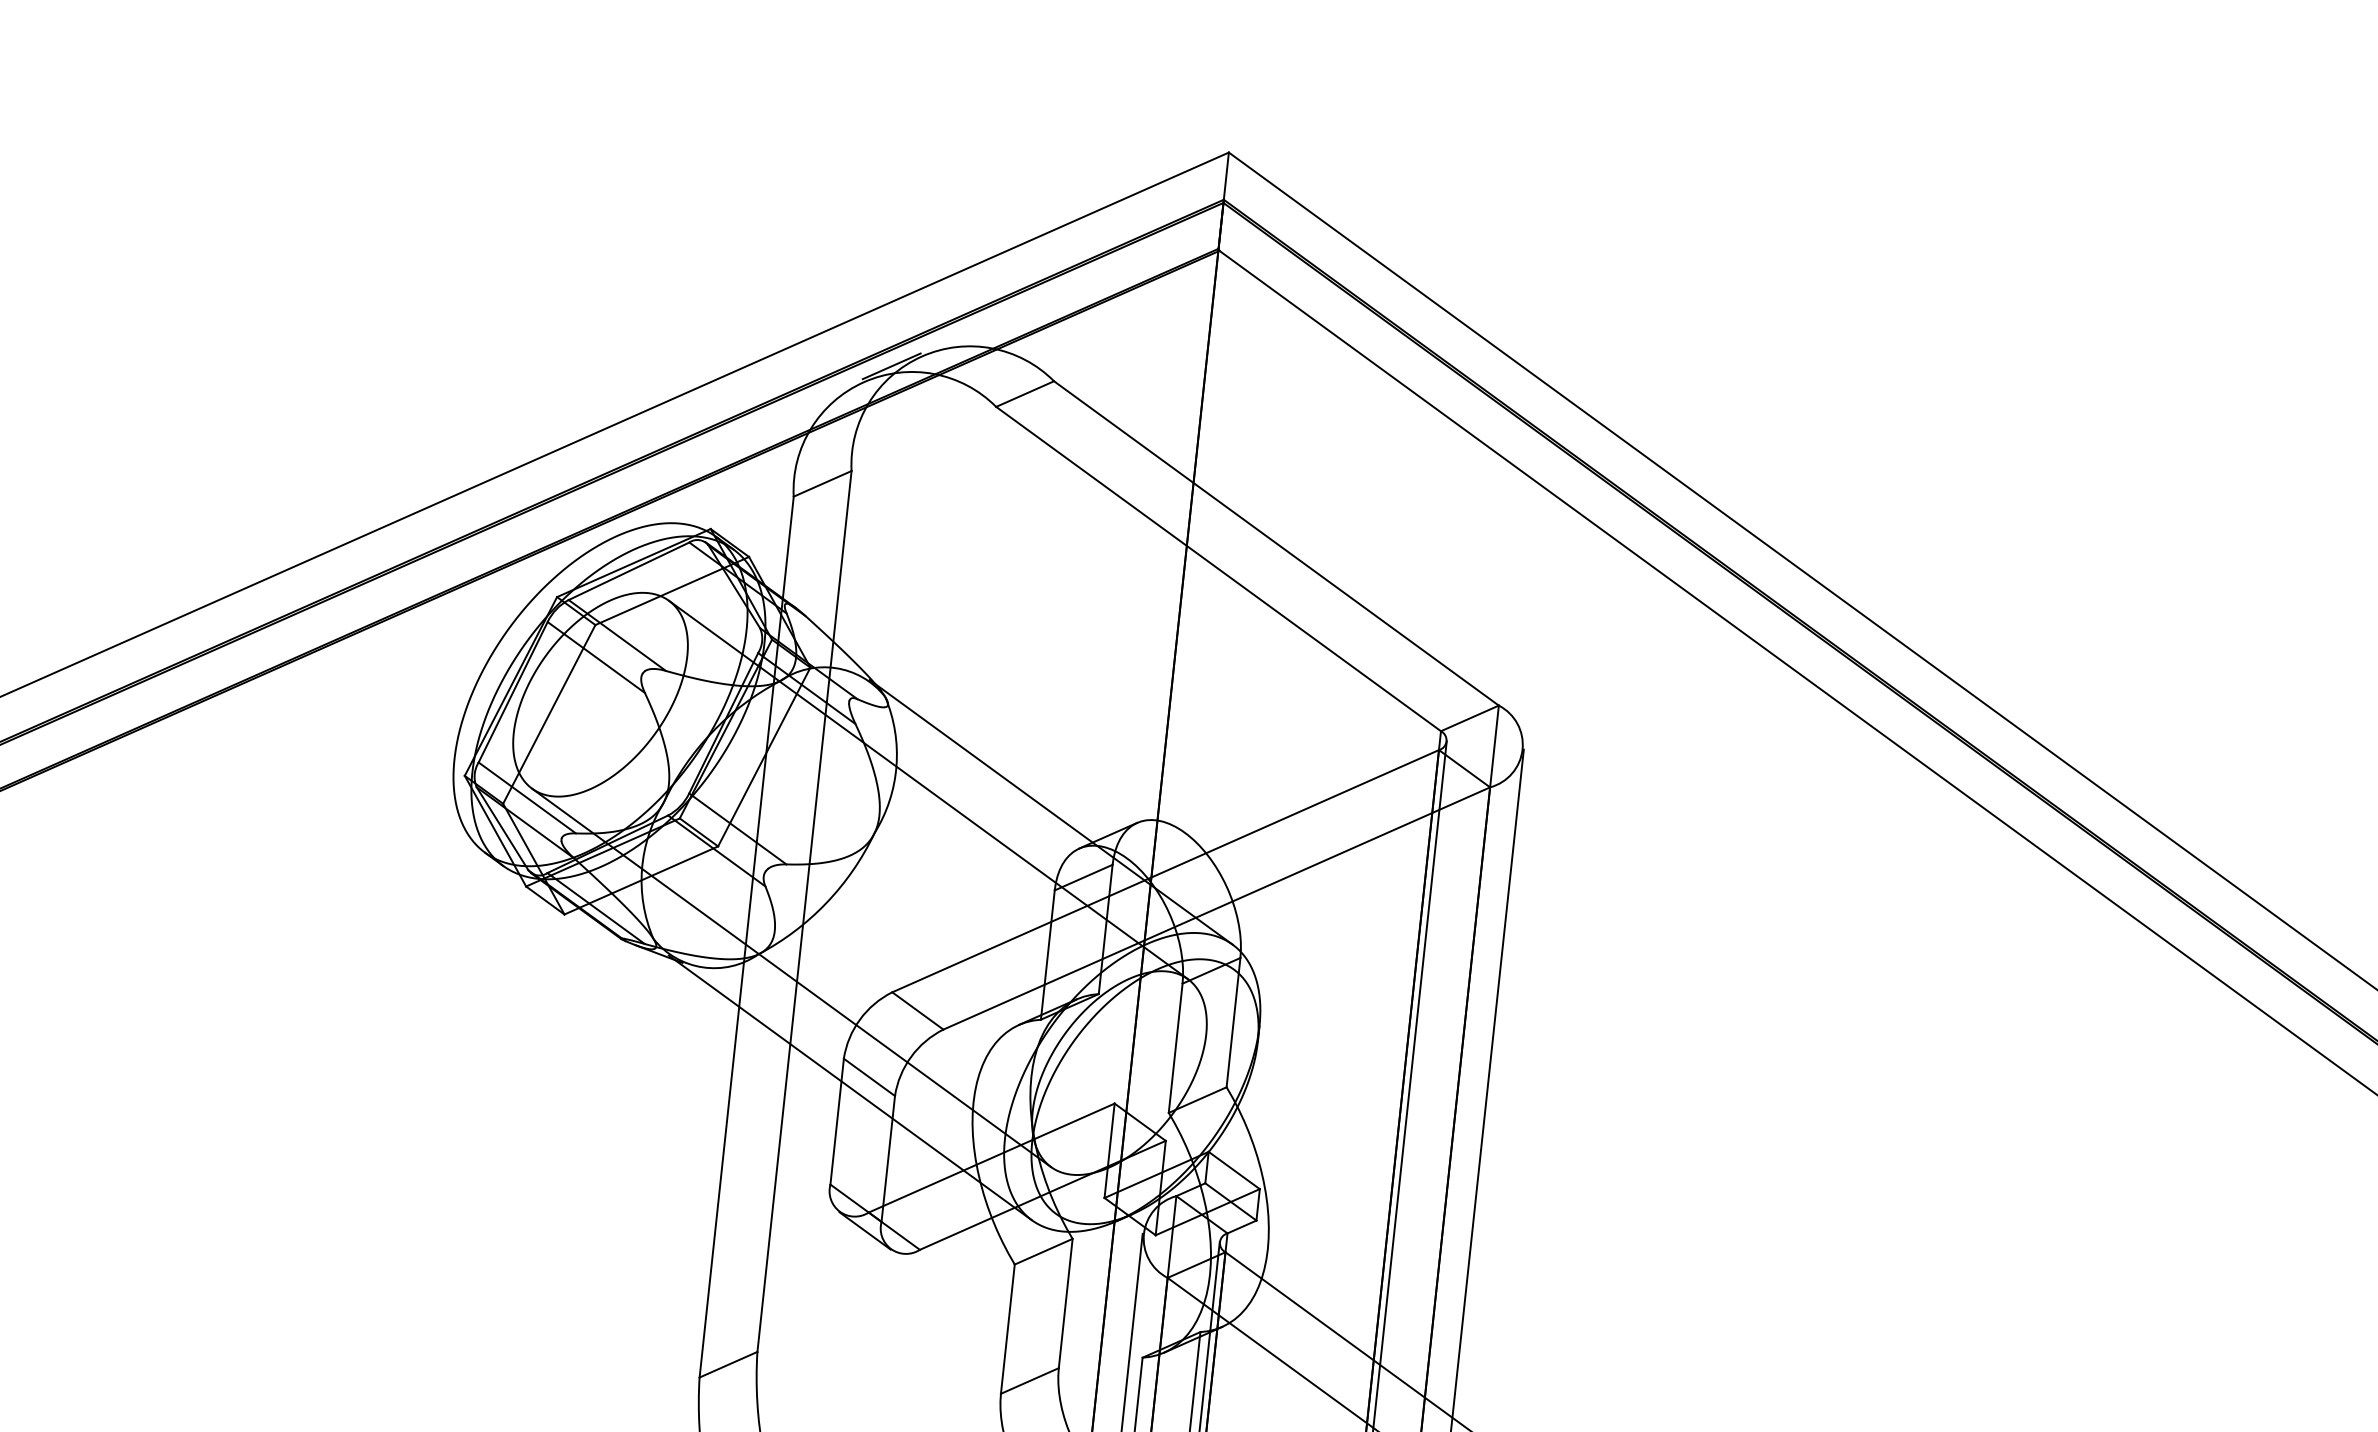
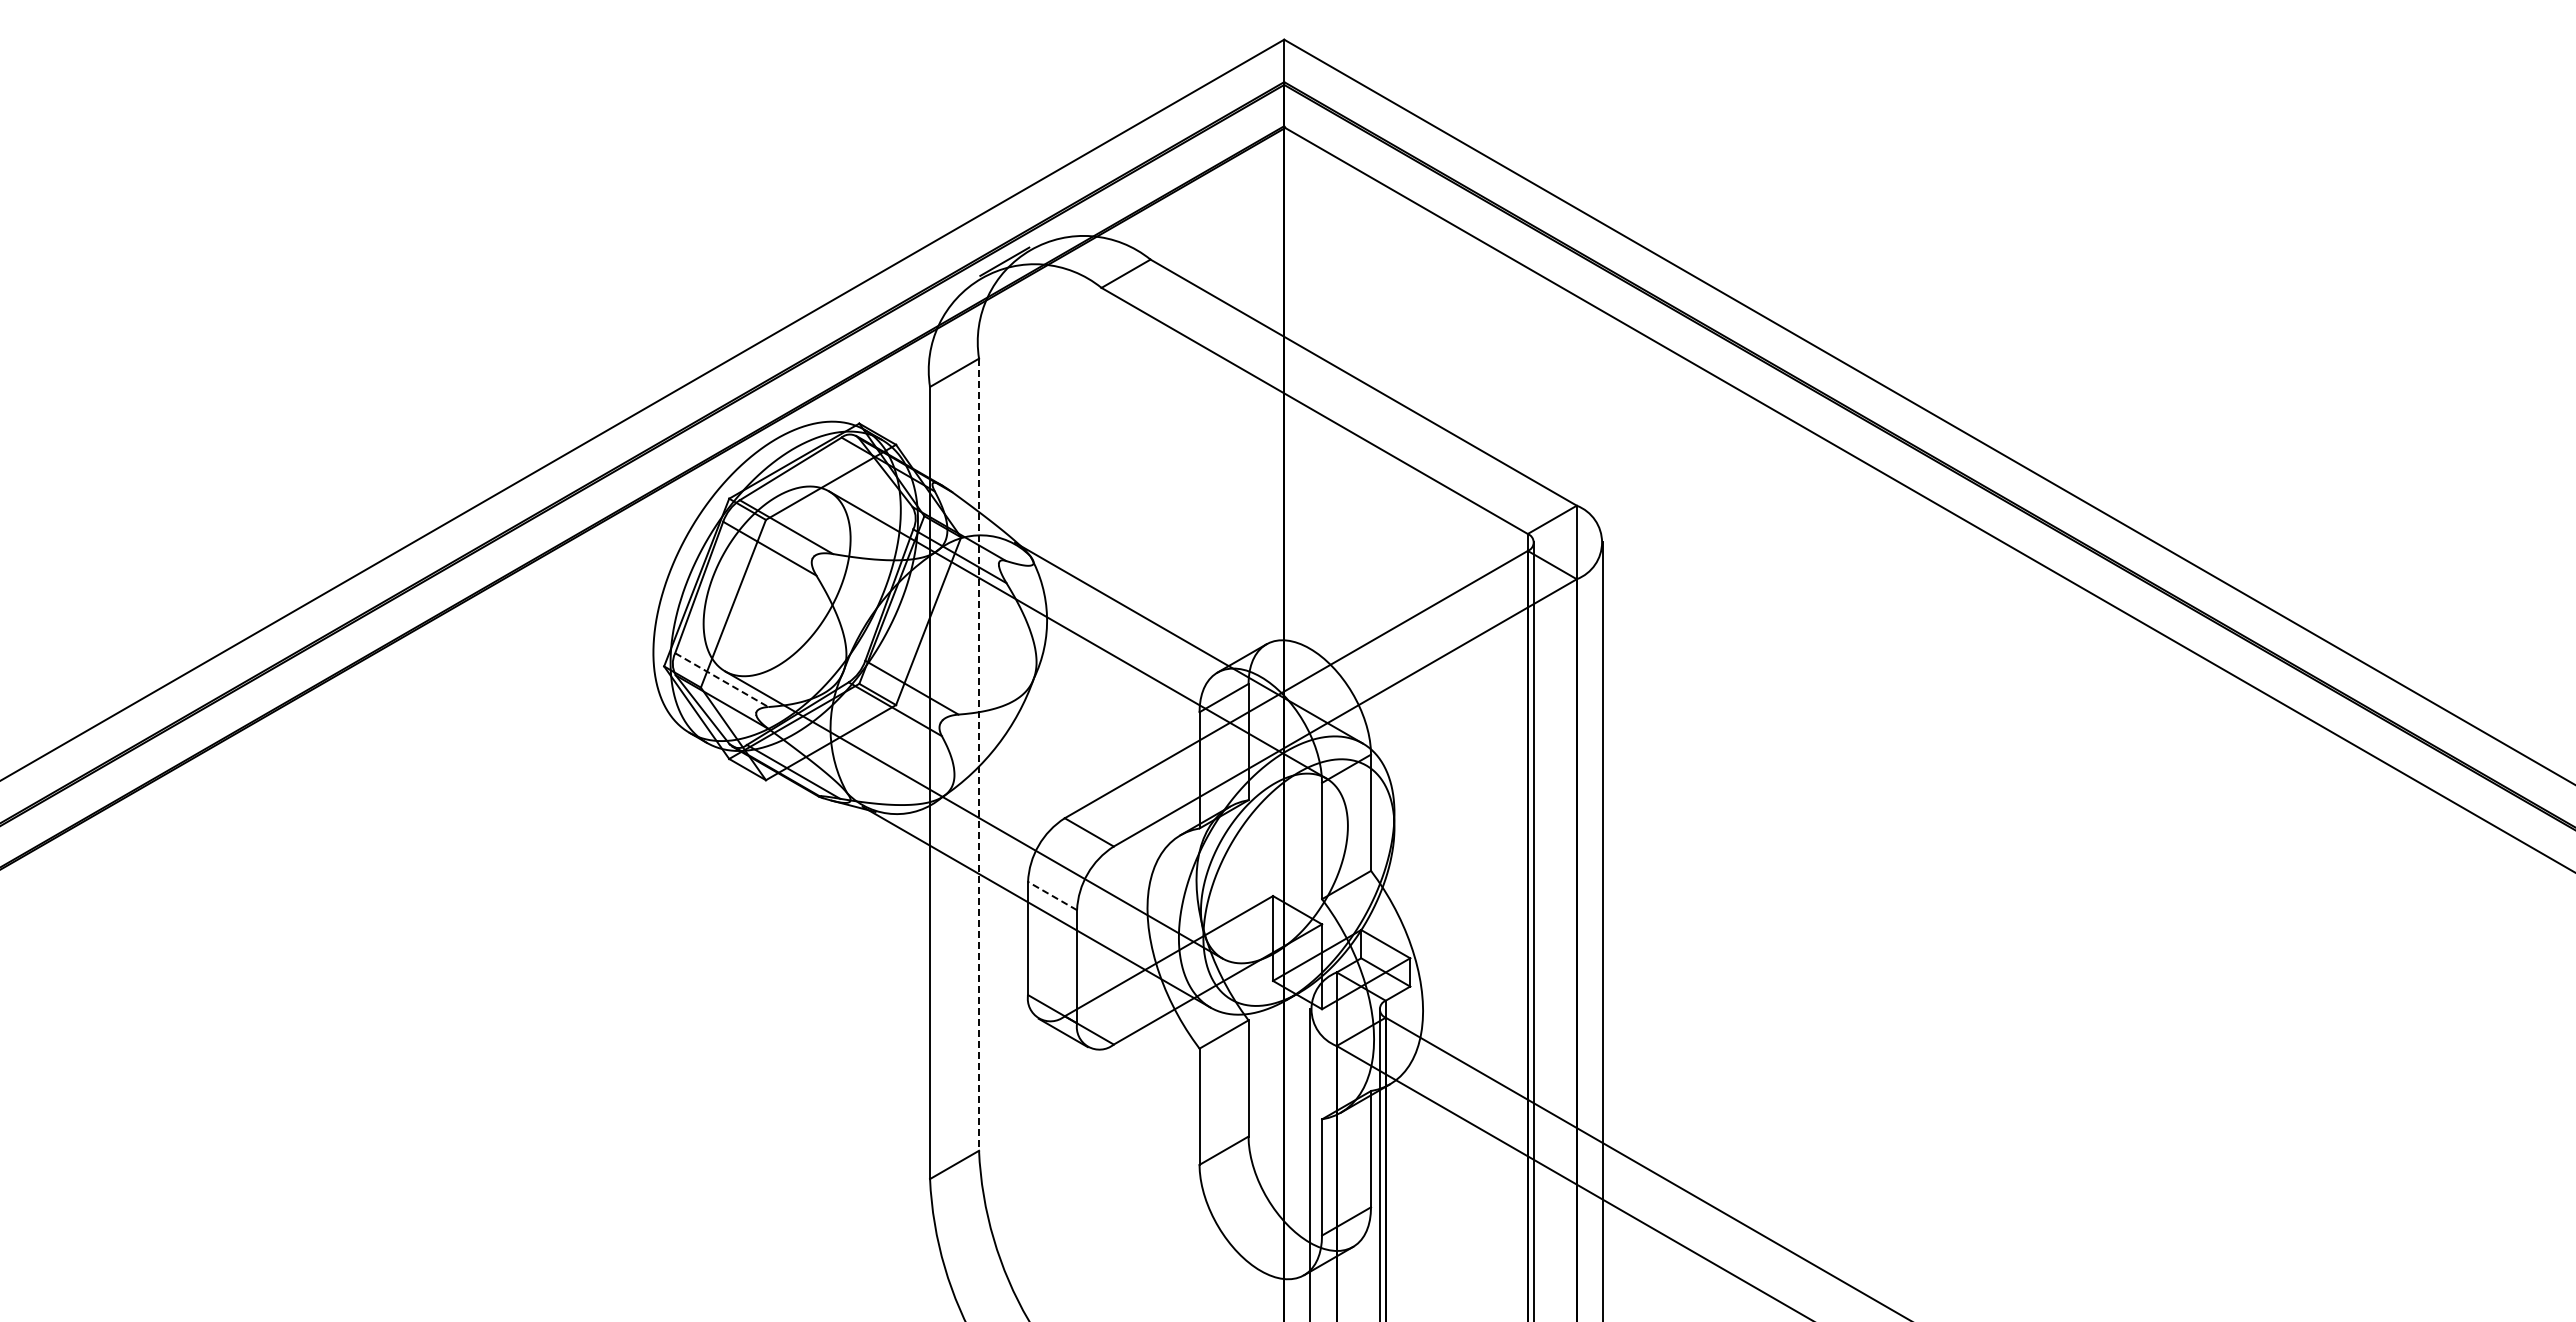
line: (526, 798) -> (721, 680), solid -> dashed
line: (804, 912) -> (979, 755), solid -> dashed
line: (869, 1076) -> (1052, 895), solid -> dashed

